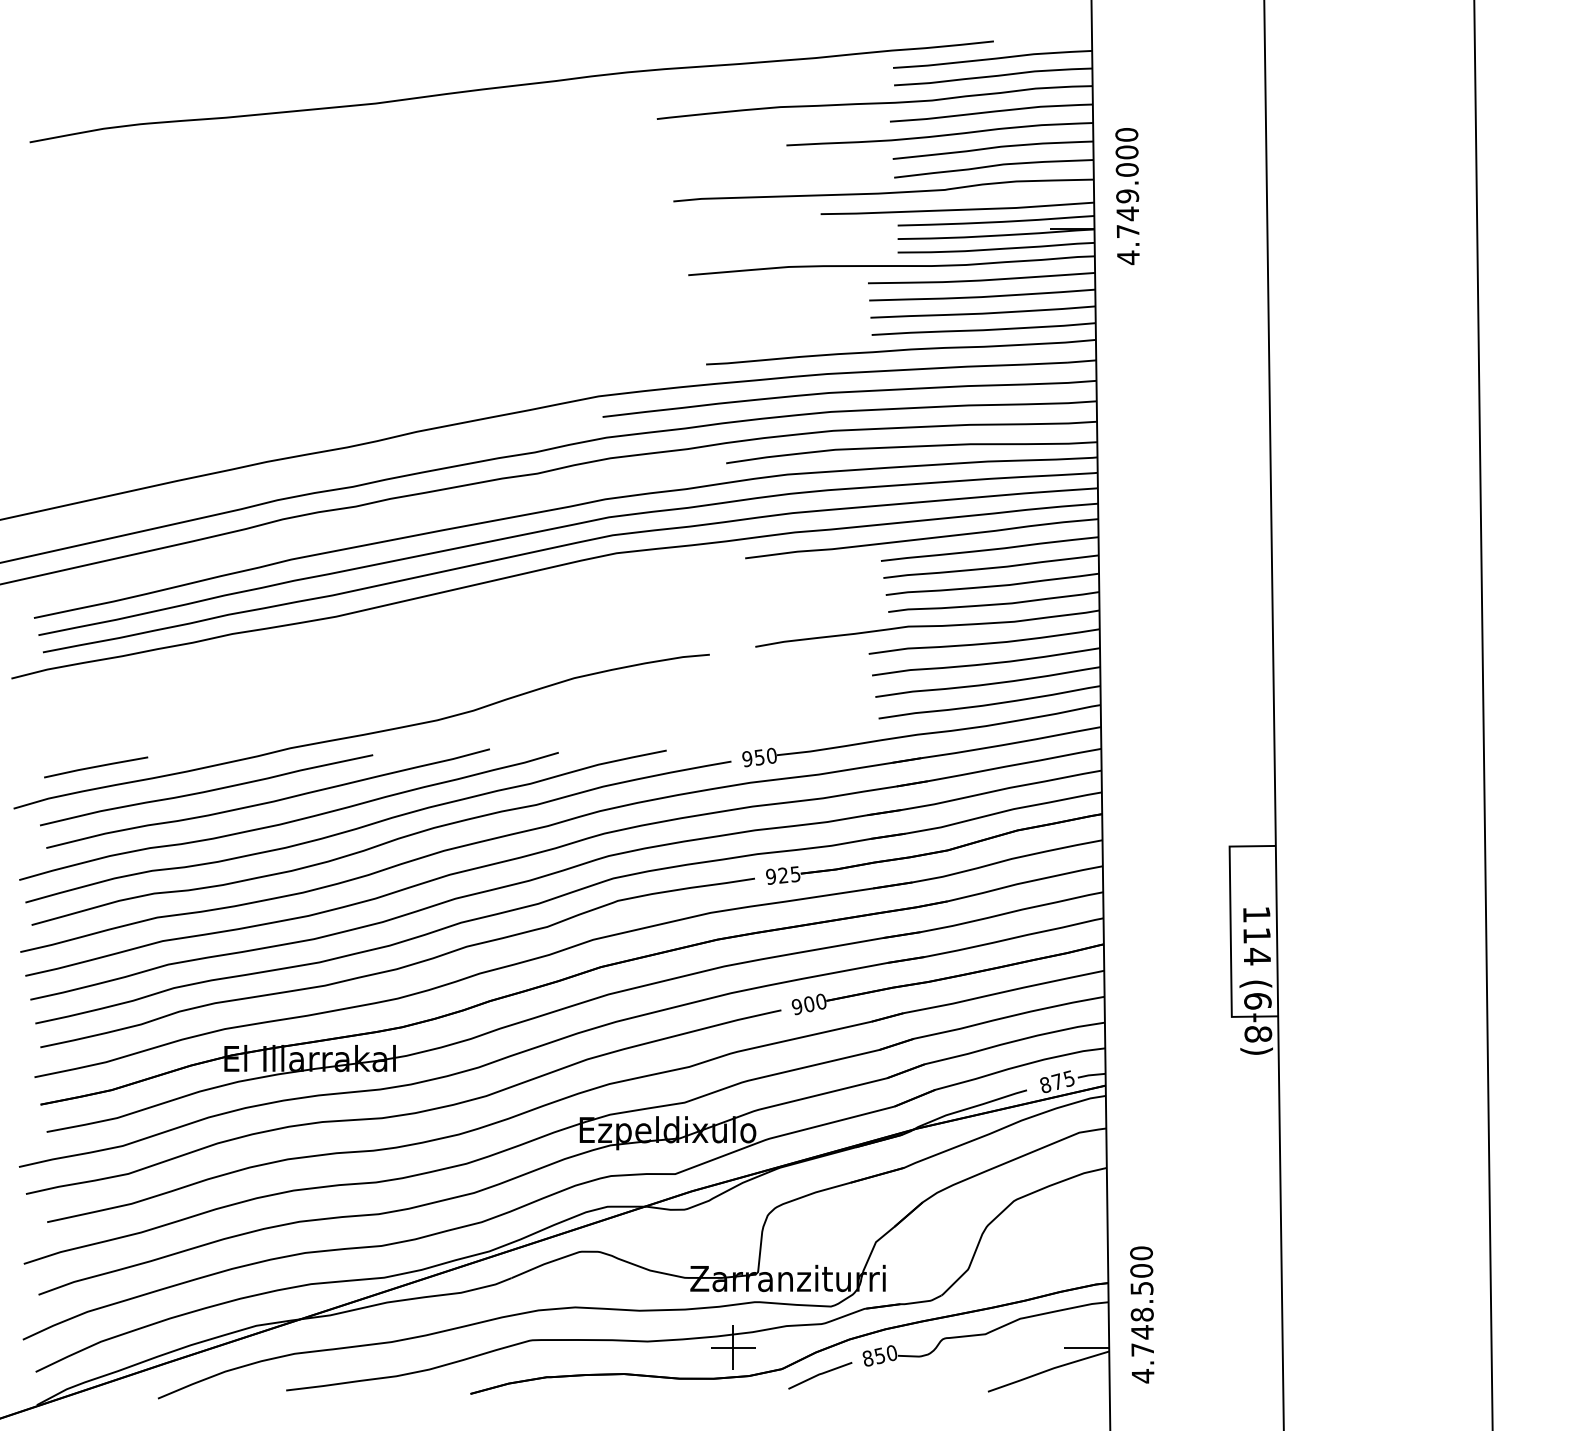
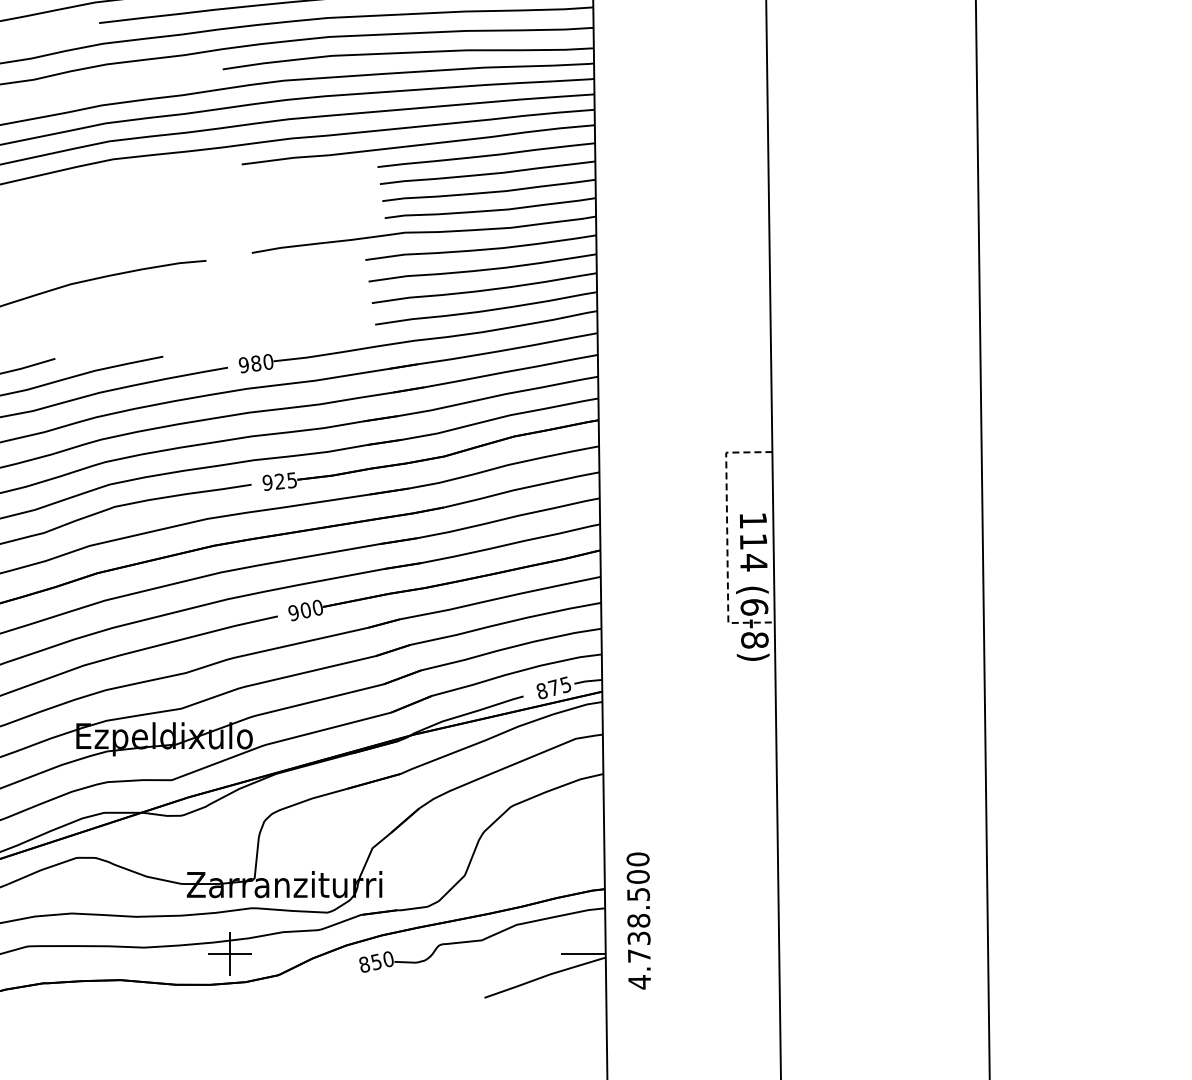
text: (759, 757) -> (256, 363), 950 -> 980
line: (1230, 932) -> (727, 538), solid -> dashed
text: (1142, 1332) -> (639, 938), 4.748.500 -> 4.738.500
line: (820, 1374) -> (317, 980), removed

